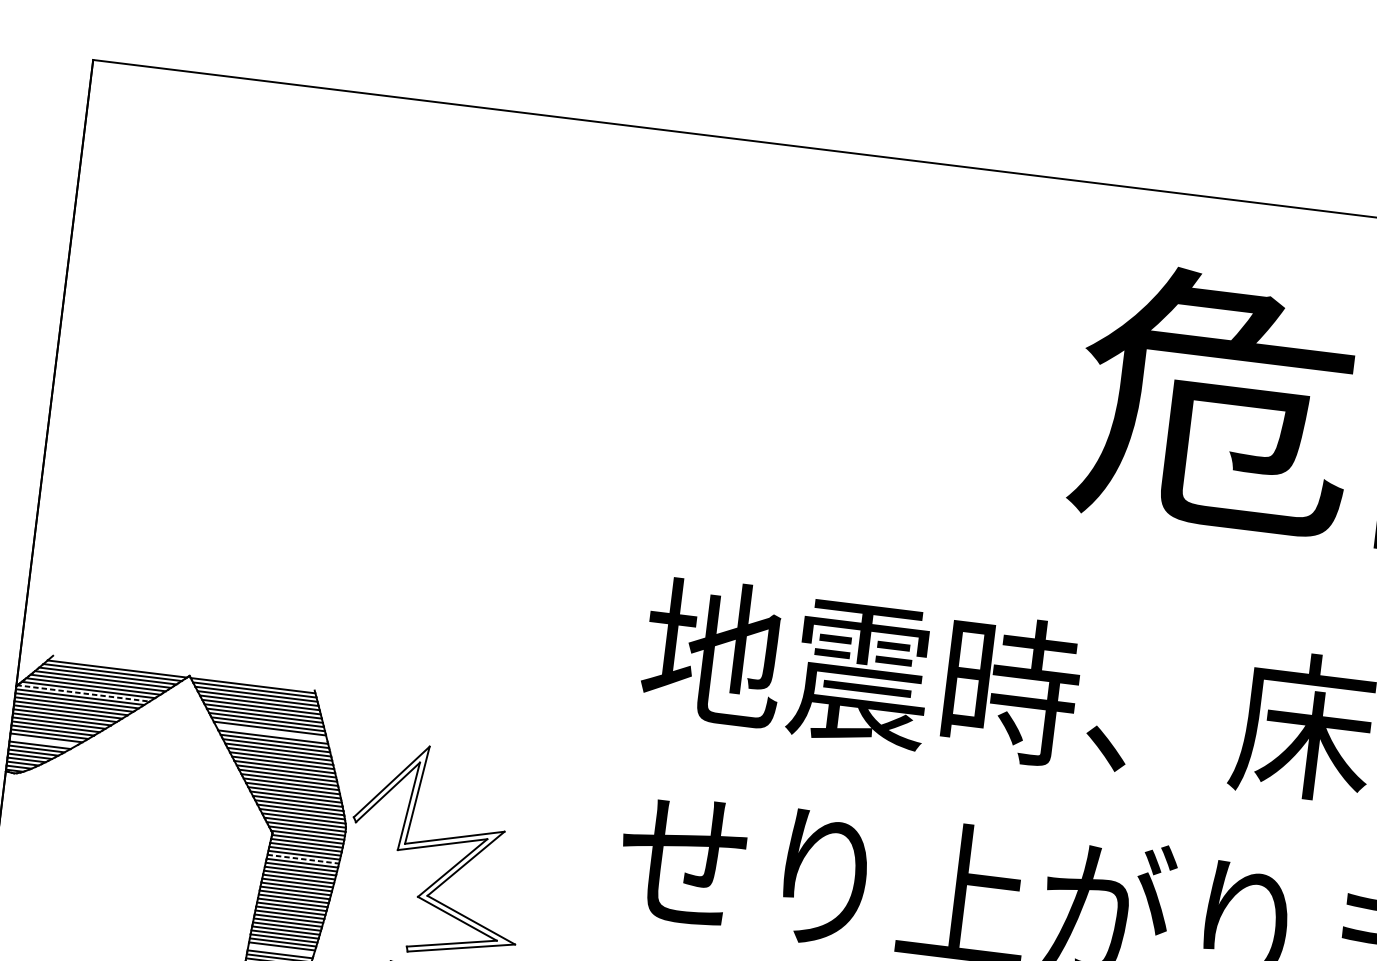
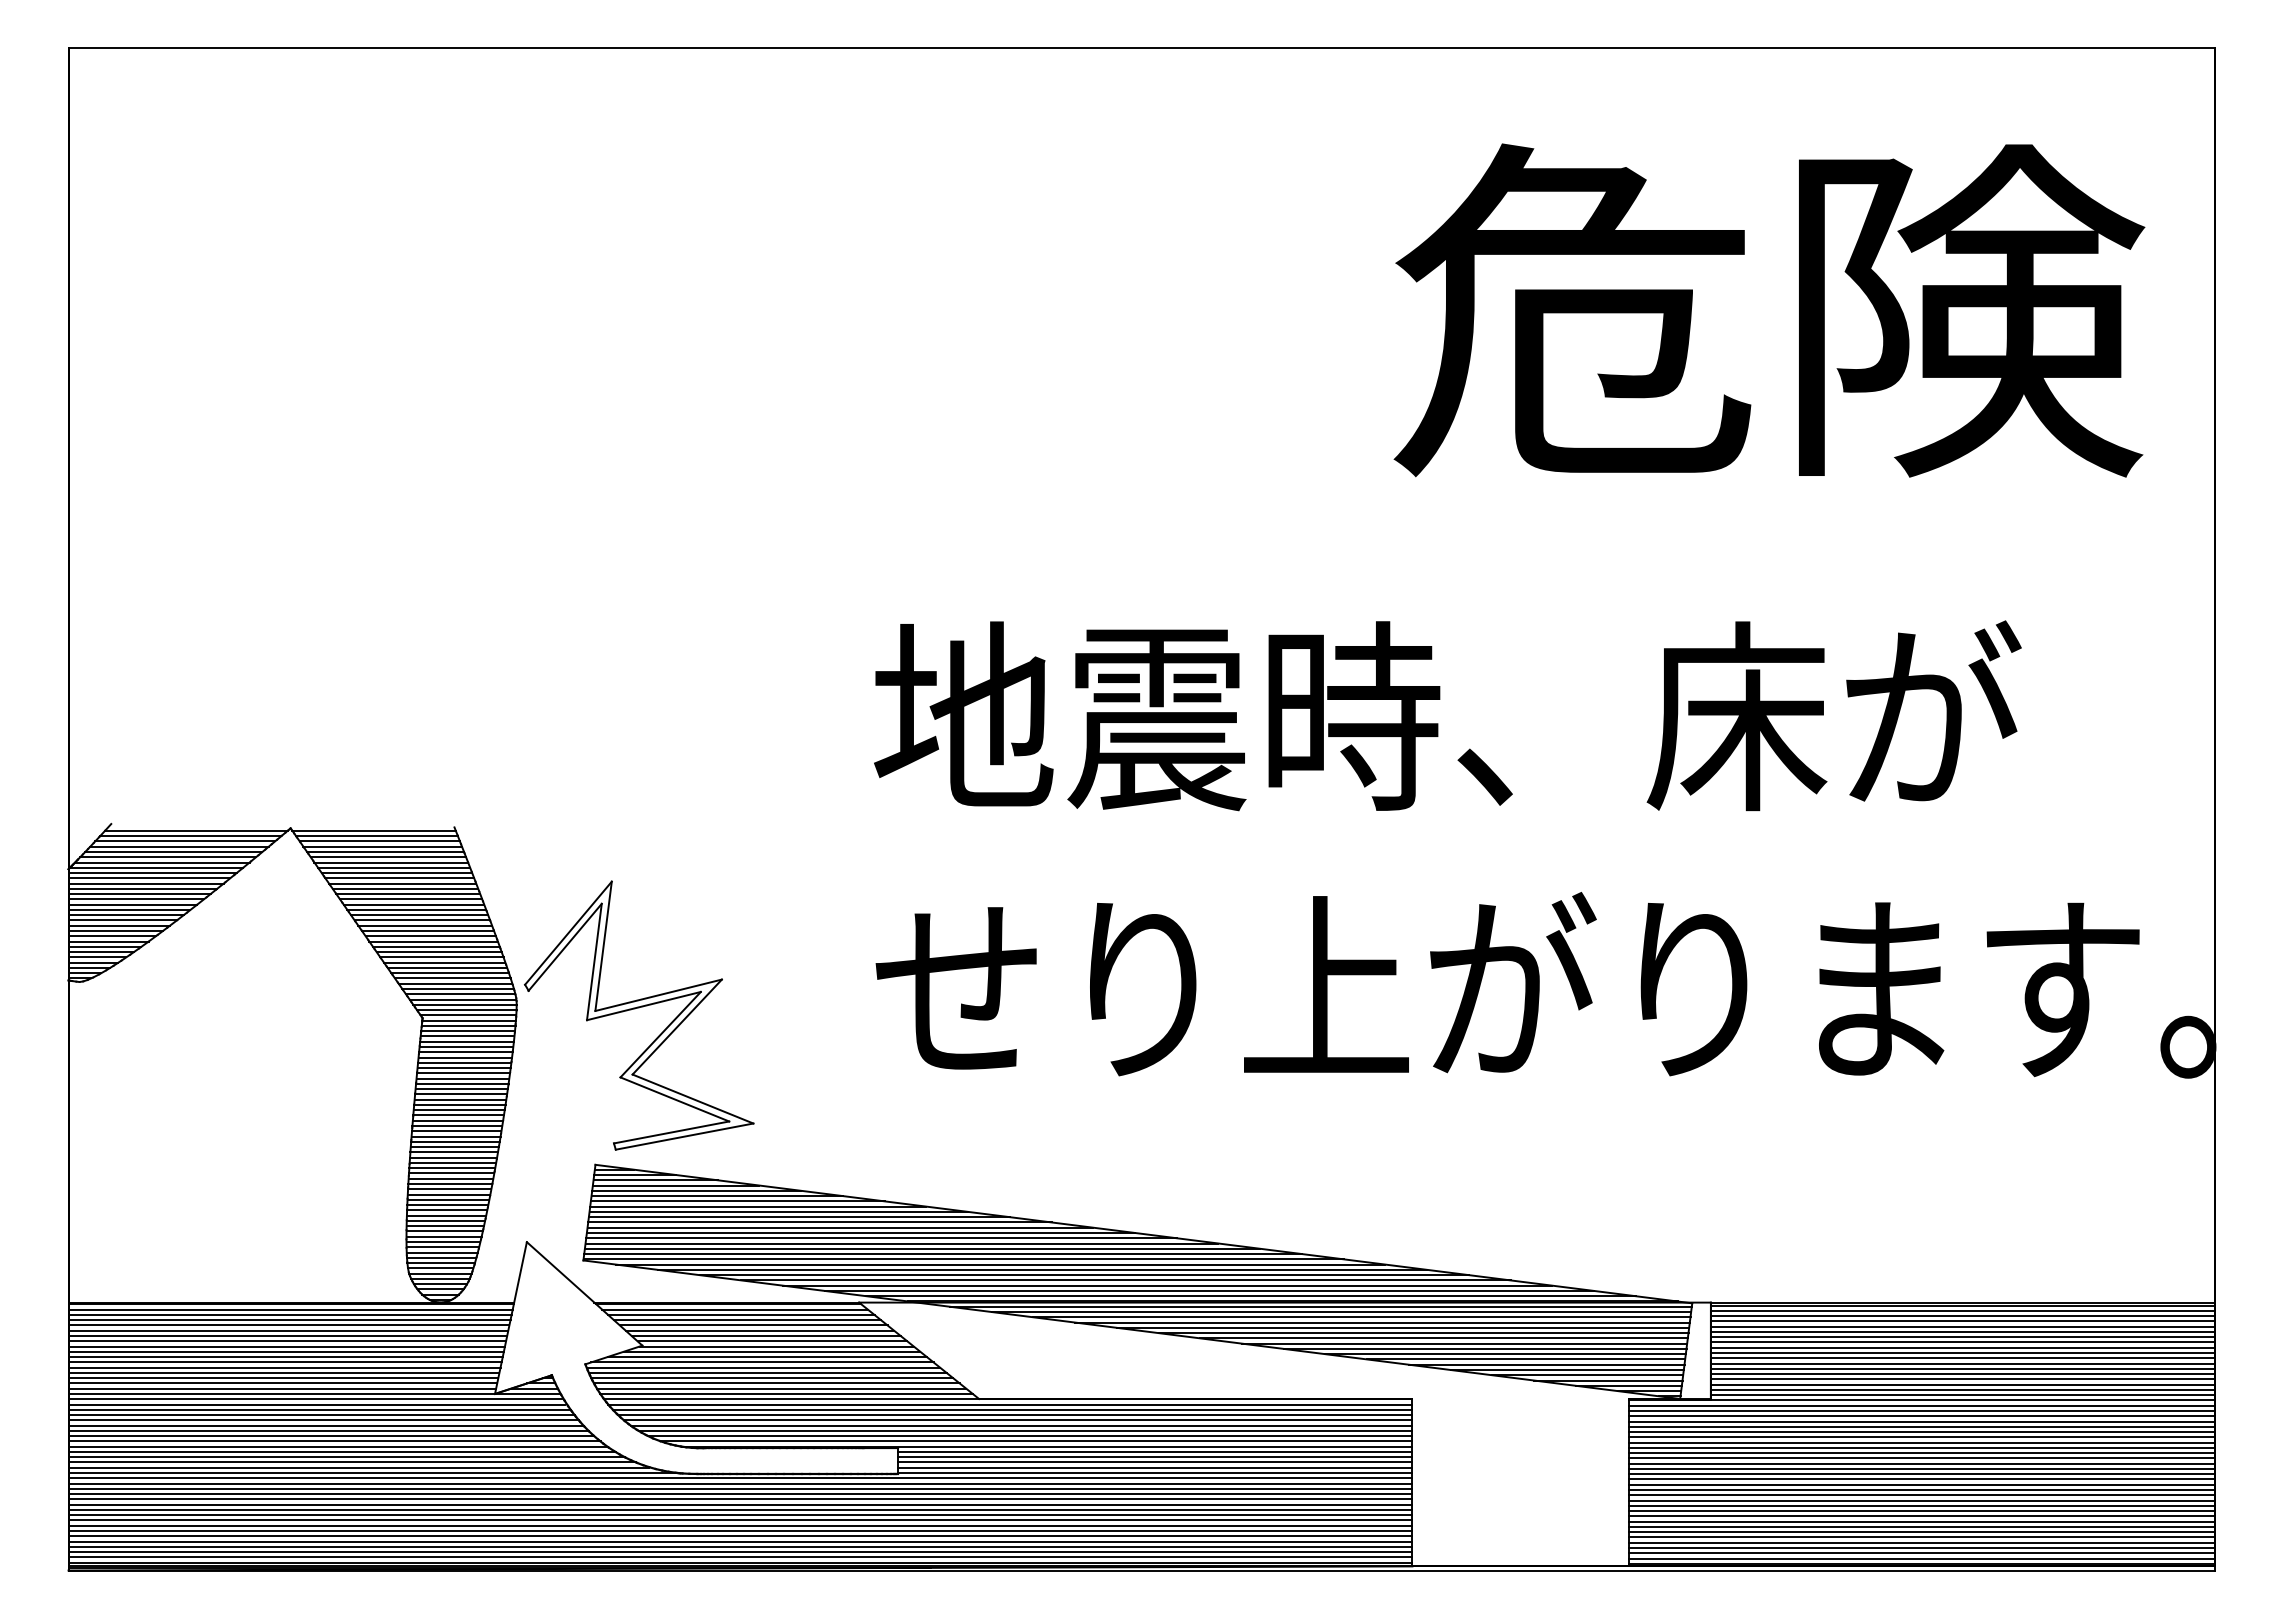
line: (83, 693) -> (156, 867), dashed -> solid
line: (271, 732) -> (405, 888), added
line: (42, 741) -> (111, 936), added
line: (303, 858) -> (466, 1046), dashed -> solid
line: (281, 950) -> (452, 1168), added

